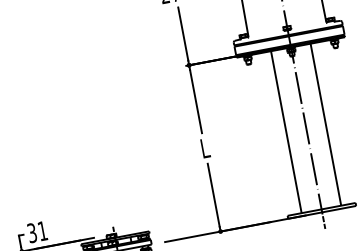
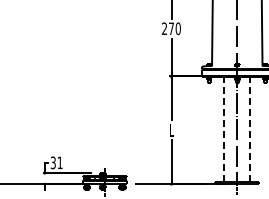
line: (326, 124) -> (250, 129), solid -> dashed
line: (286, 131) -> (224, 129), solid -> dashed

